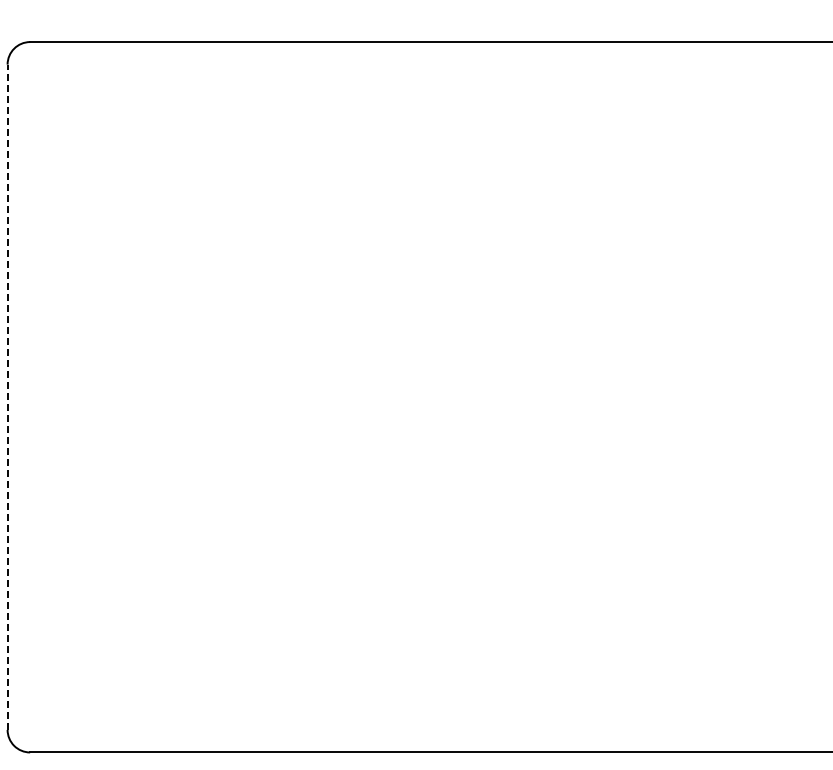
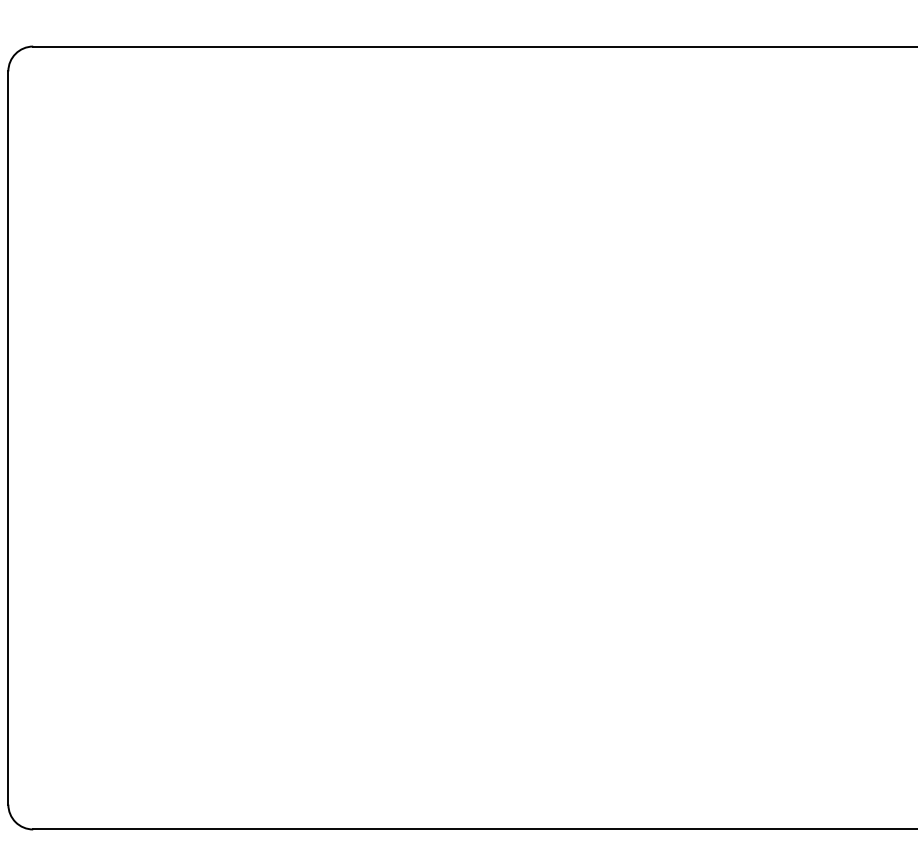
line: (7, 397) -> (8, 438), dashed -> solid

